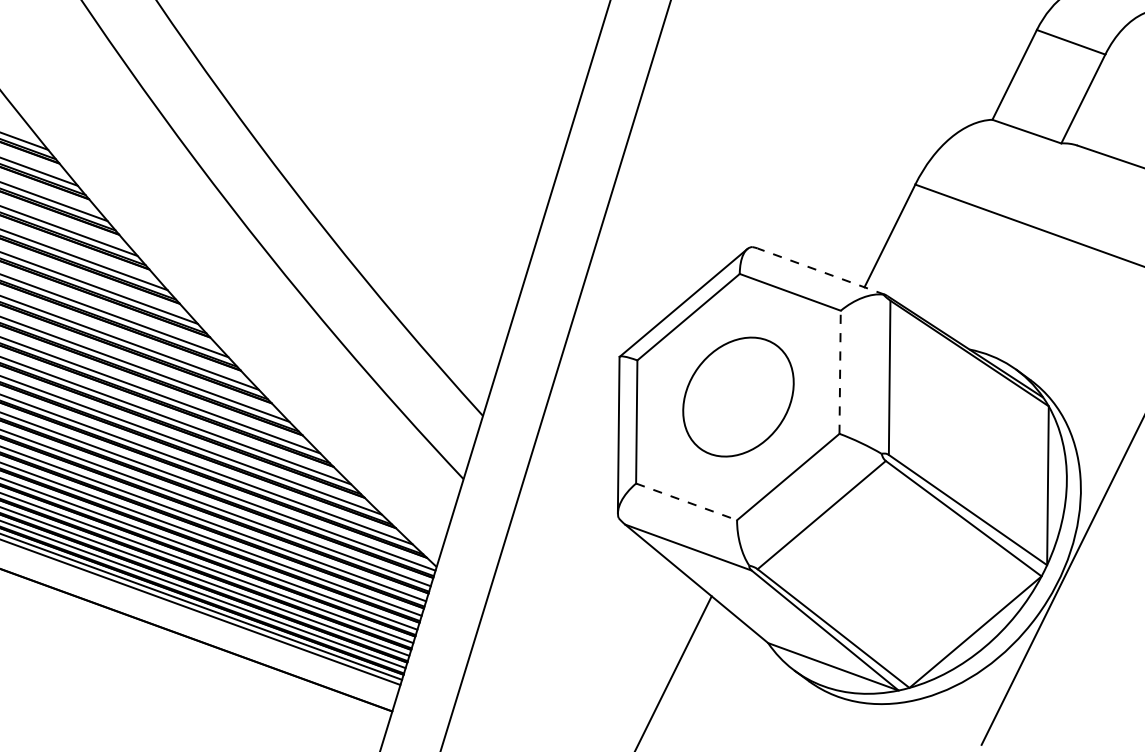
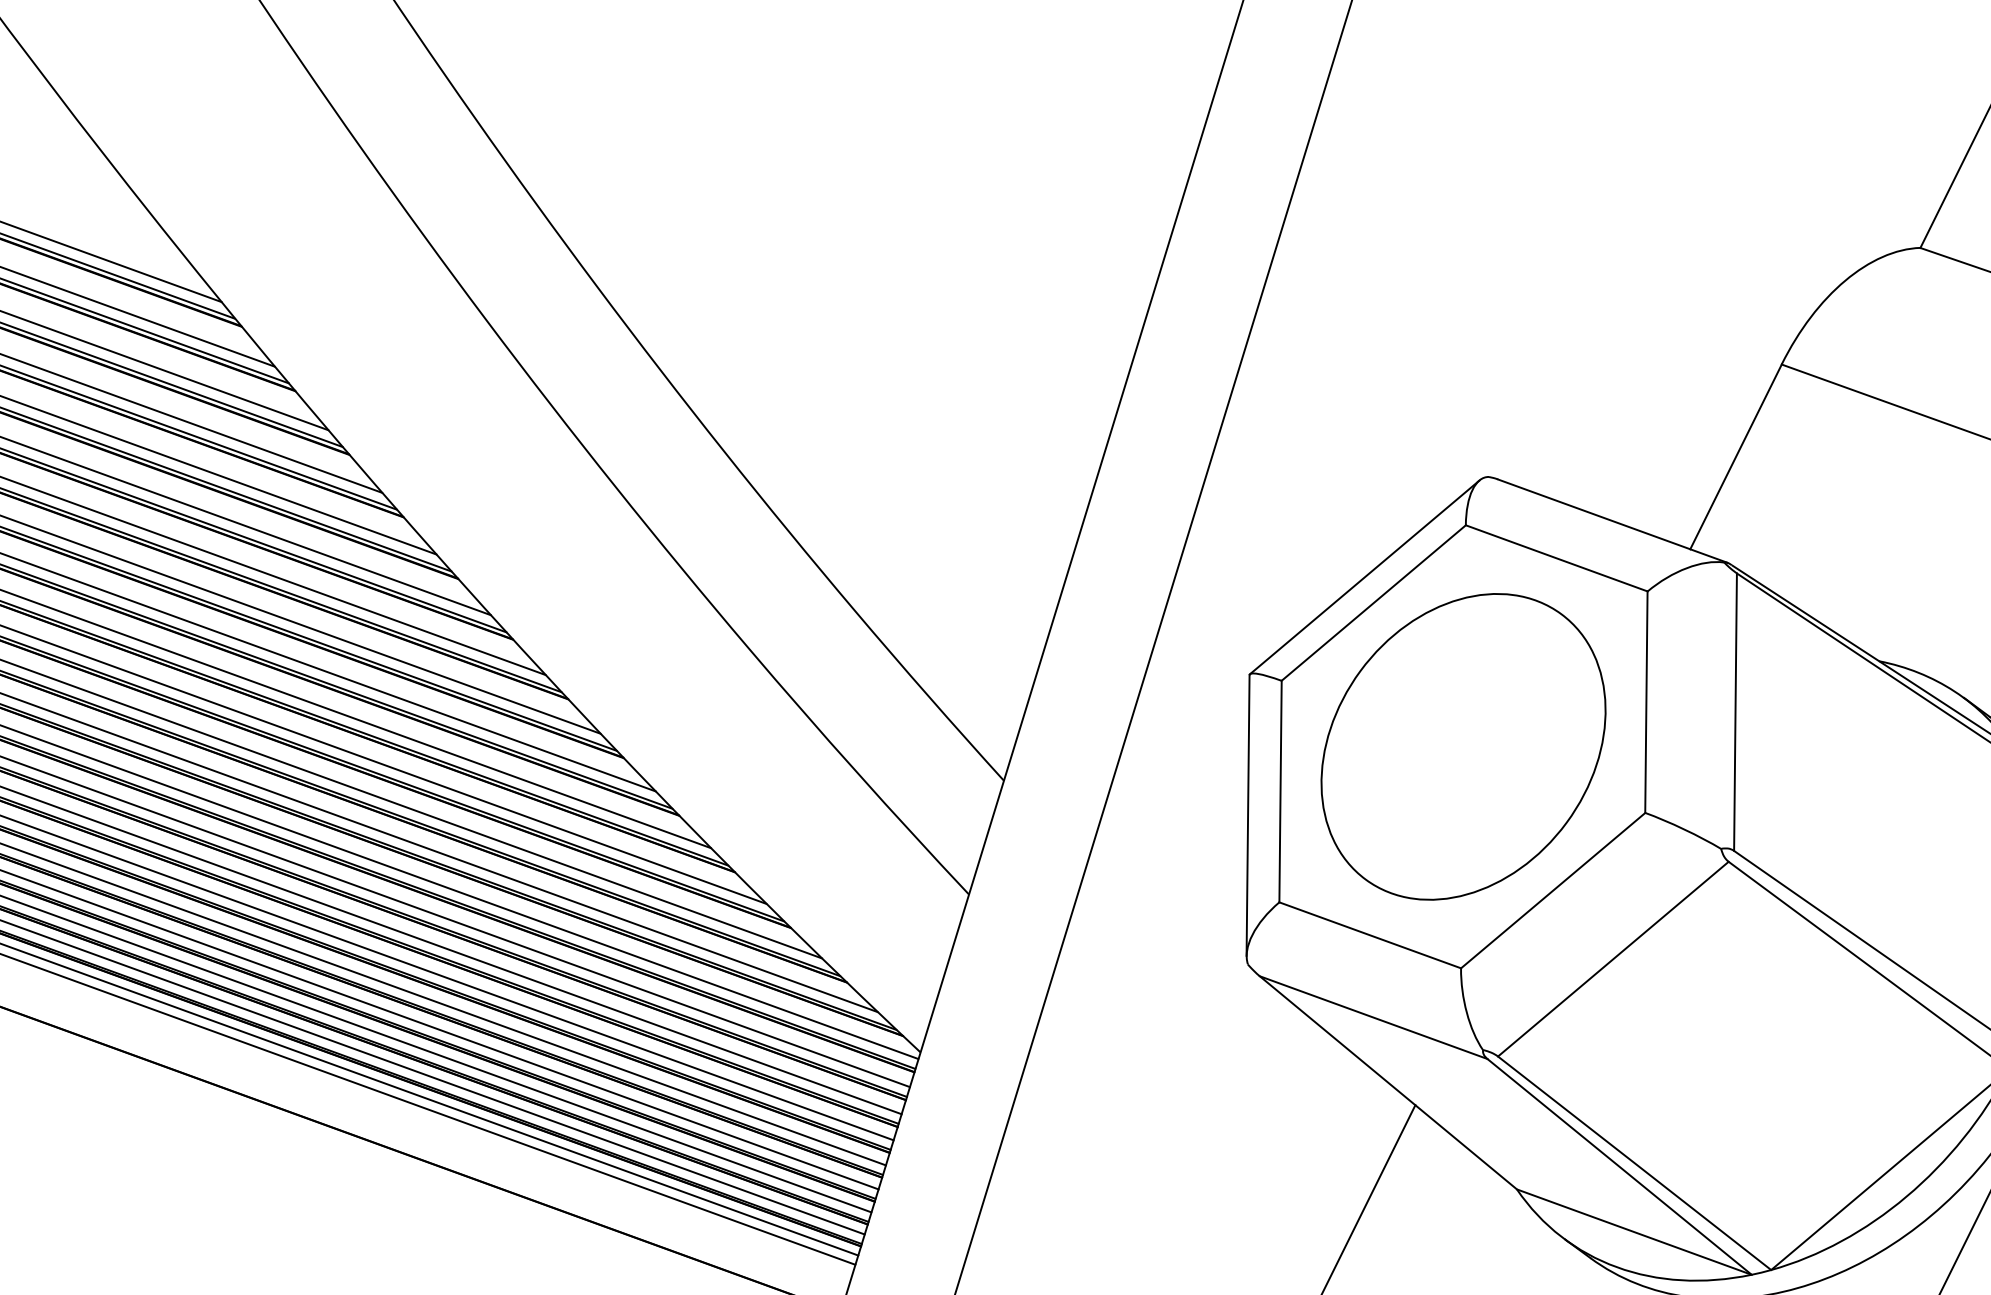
line: (821, 271) -> (1612, 520), dashed -> solid
line: (840, 372) -> (1647, 702), dashed -> solid
part: (738, 396) -> (1463, 745), size x1.43
line: (686, 501) -> (1370, 934), dashed -> solid

